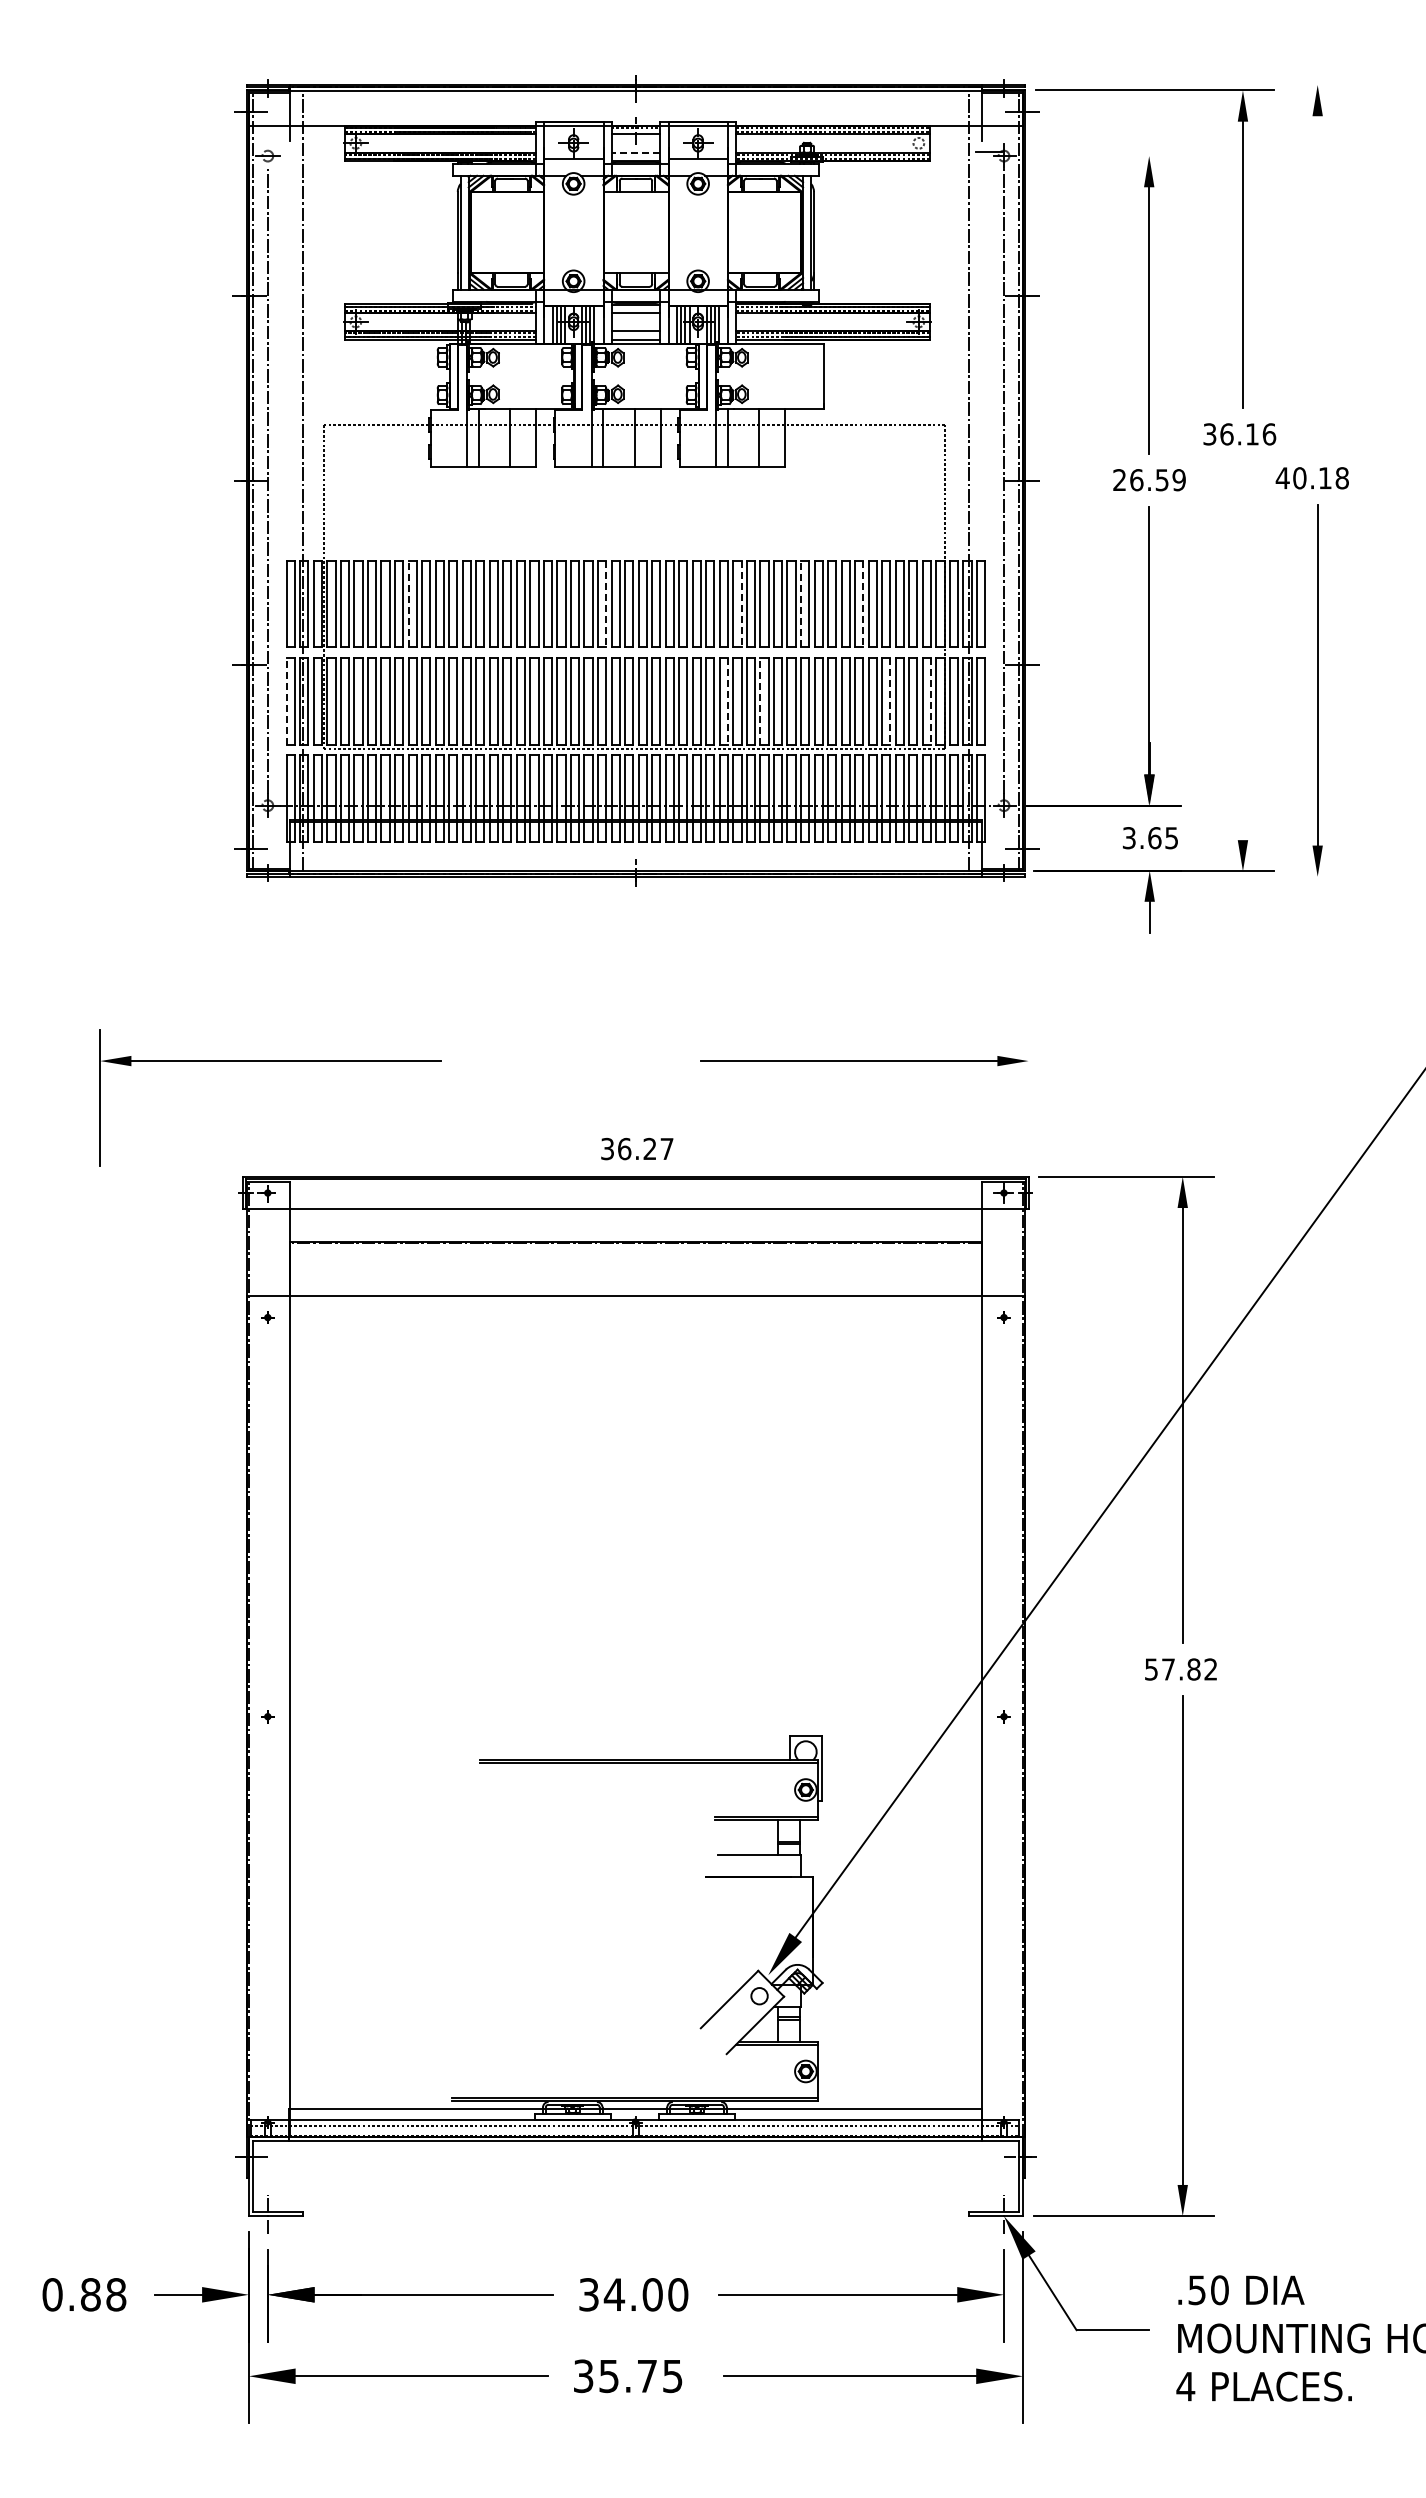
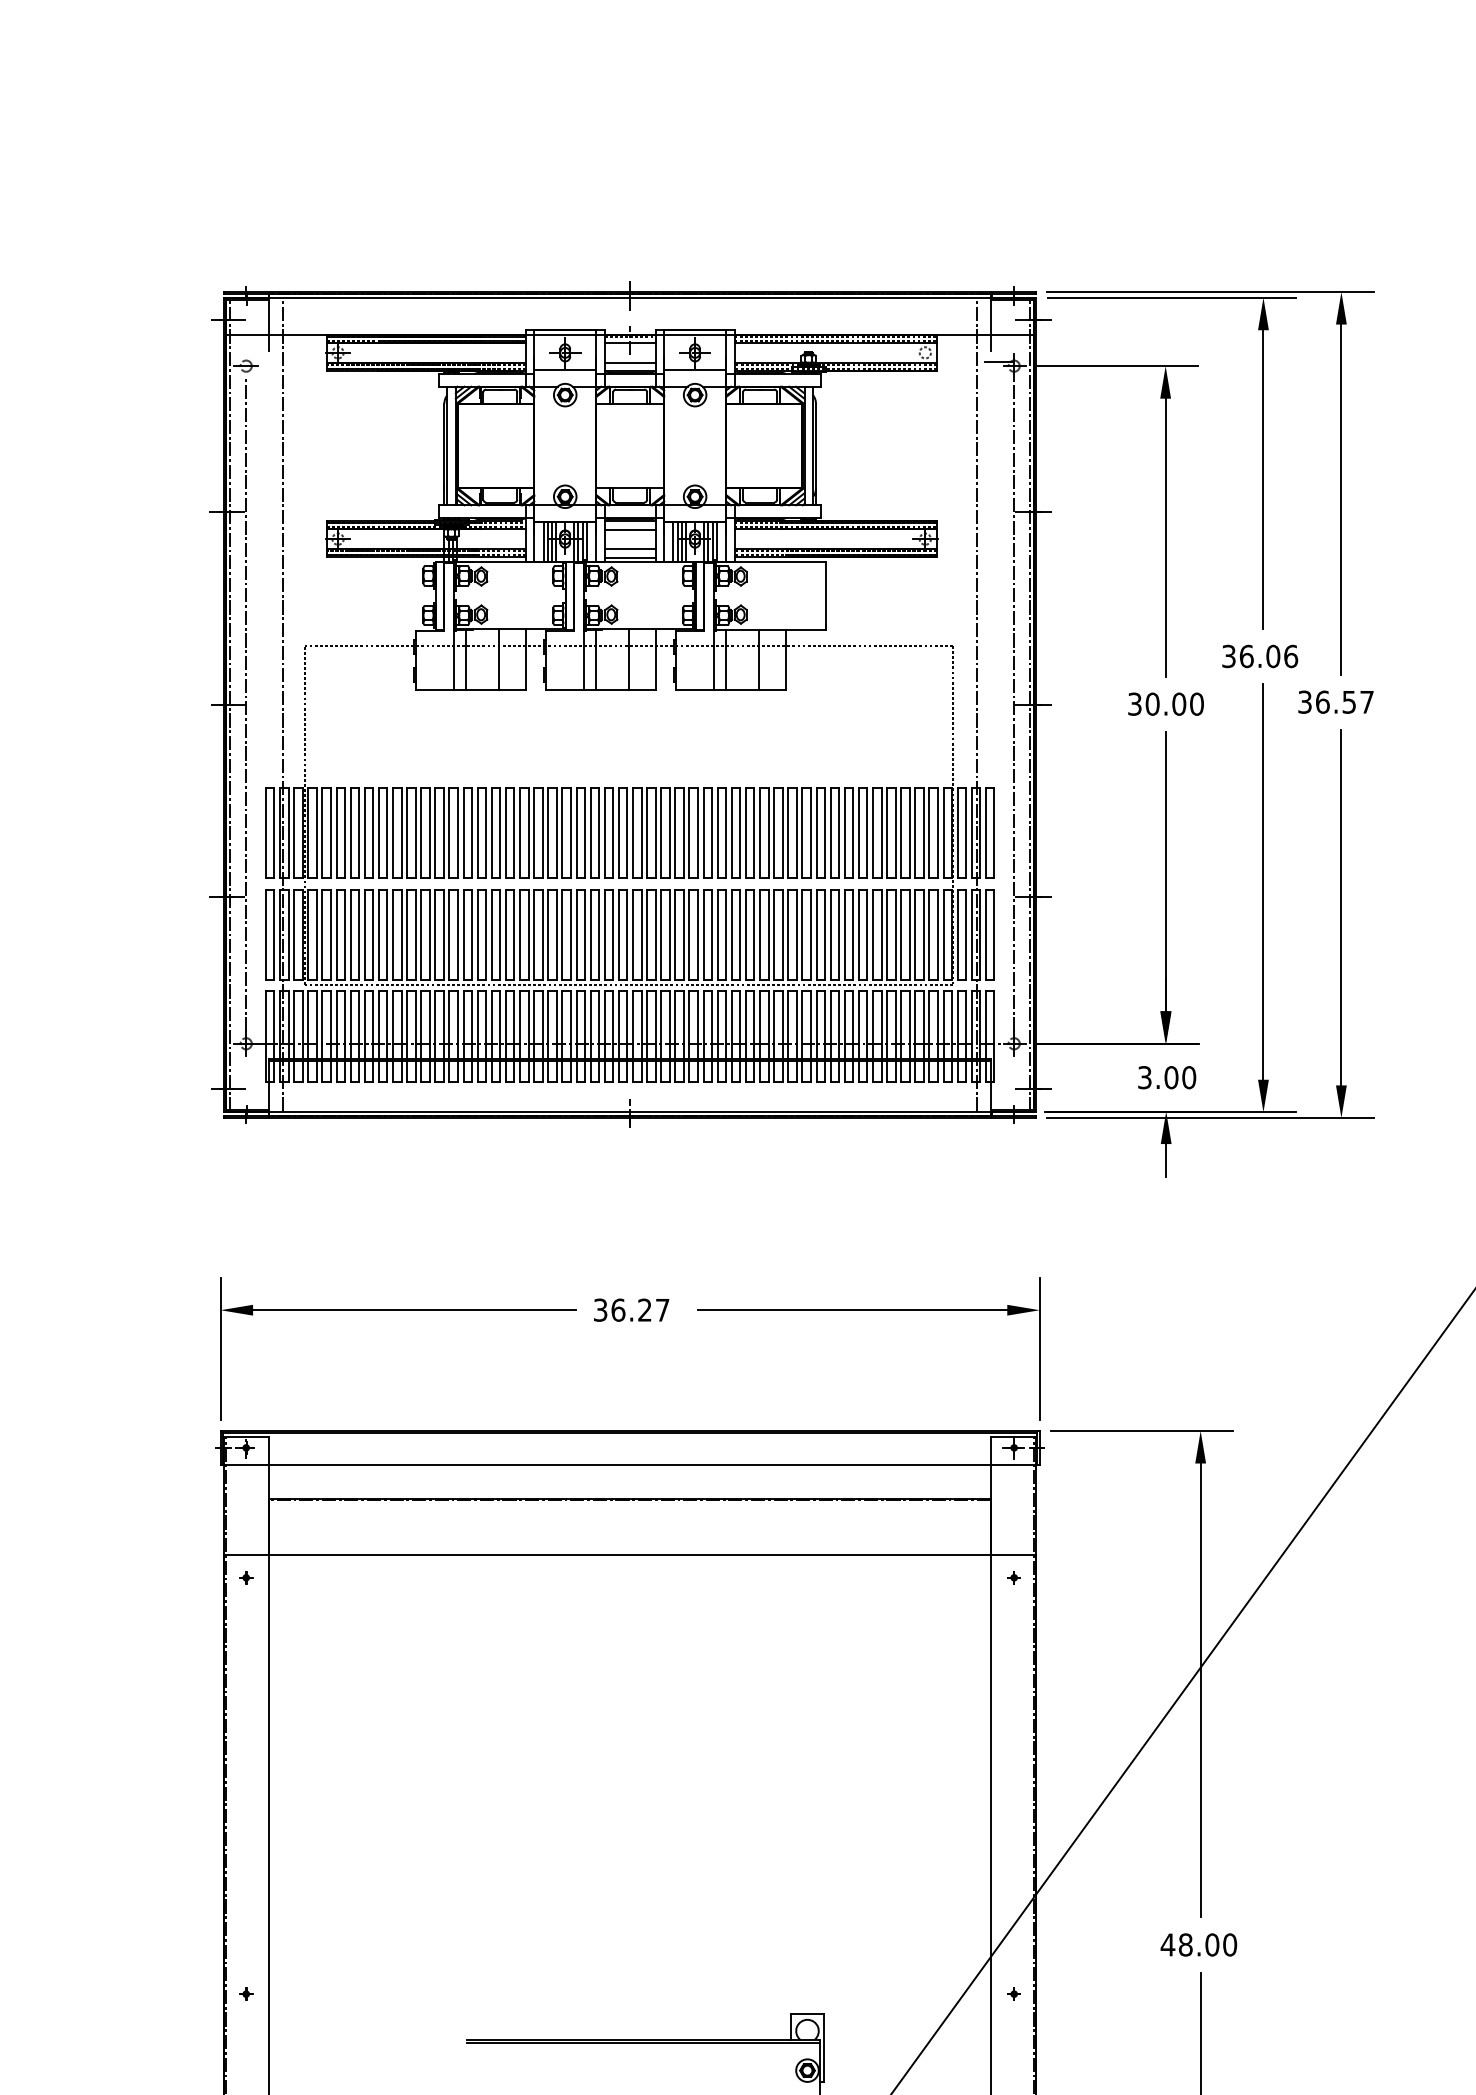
line: (1191, 85) -> (1209, 292), added
line: (635, 152) -> (629, 362), dashed -> solid
line: (1103, 156) -> (1117, 366), added
line: (1317, 283) -> (1341, 499), added
text: (1252, 434) -> (1273, 656), 36.16 -> 36.06
text: (1311, 478) -> (1334, 702), 40.18 -> 36.57
text: (1149, 480) -> (1165, 704), 26.59 -> 30.00
line: (408, 603) -> (392, 832), dashed -> solid
line: (800, 603) -> (801, 832), dashed -> solid
line: (606, 604) -> (599, 833), dashed -> solid
line: (741, 604) -> (740, 833), dashed -> solid
line: (863, 604) -> (867, 833), dashed -> solid
line: (1242, 650) -> (1262, 881), added
line: (286, 700) -> (265, 934), dashed -> solid
line: (760, 700) -> (760, 934), dashed -> solid
line: (727, 701) -> (725, 935), dashed -> solid
line: (890, 701) -> (895, 935), dashed -> solid
line: (930, 701) -> (937, 935), dashed -> solid
text: (1163, 838) -> (1180, 1078), 3.65 -> 3.00
line: (1191, 876) -> (1209, 1117), added
part: (270, 1061) -> (398, 1310), moved
line: (1028, 1097) -> (1039, 1348), added
text: (637, 1148) -> (631, 1309), moved
text: (1180, 1669) -> (1198, 1944), 57.82 -> 48.00

